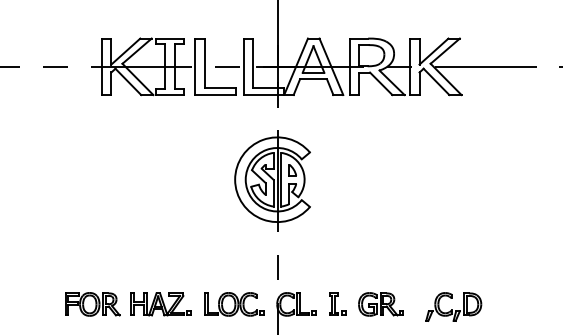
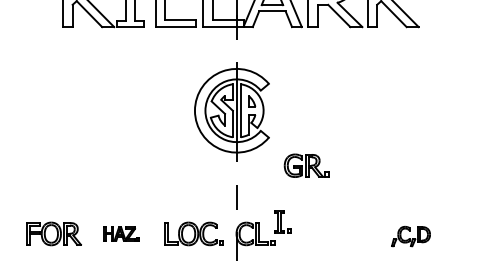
part: (337, 303) -> (283, 221), moved
part: (160, 304) -> (121, 234), size x0.6
part: (380, 304) -> (305, 165), moved
part: (453, 306) -> (410, 236), size x0.7

